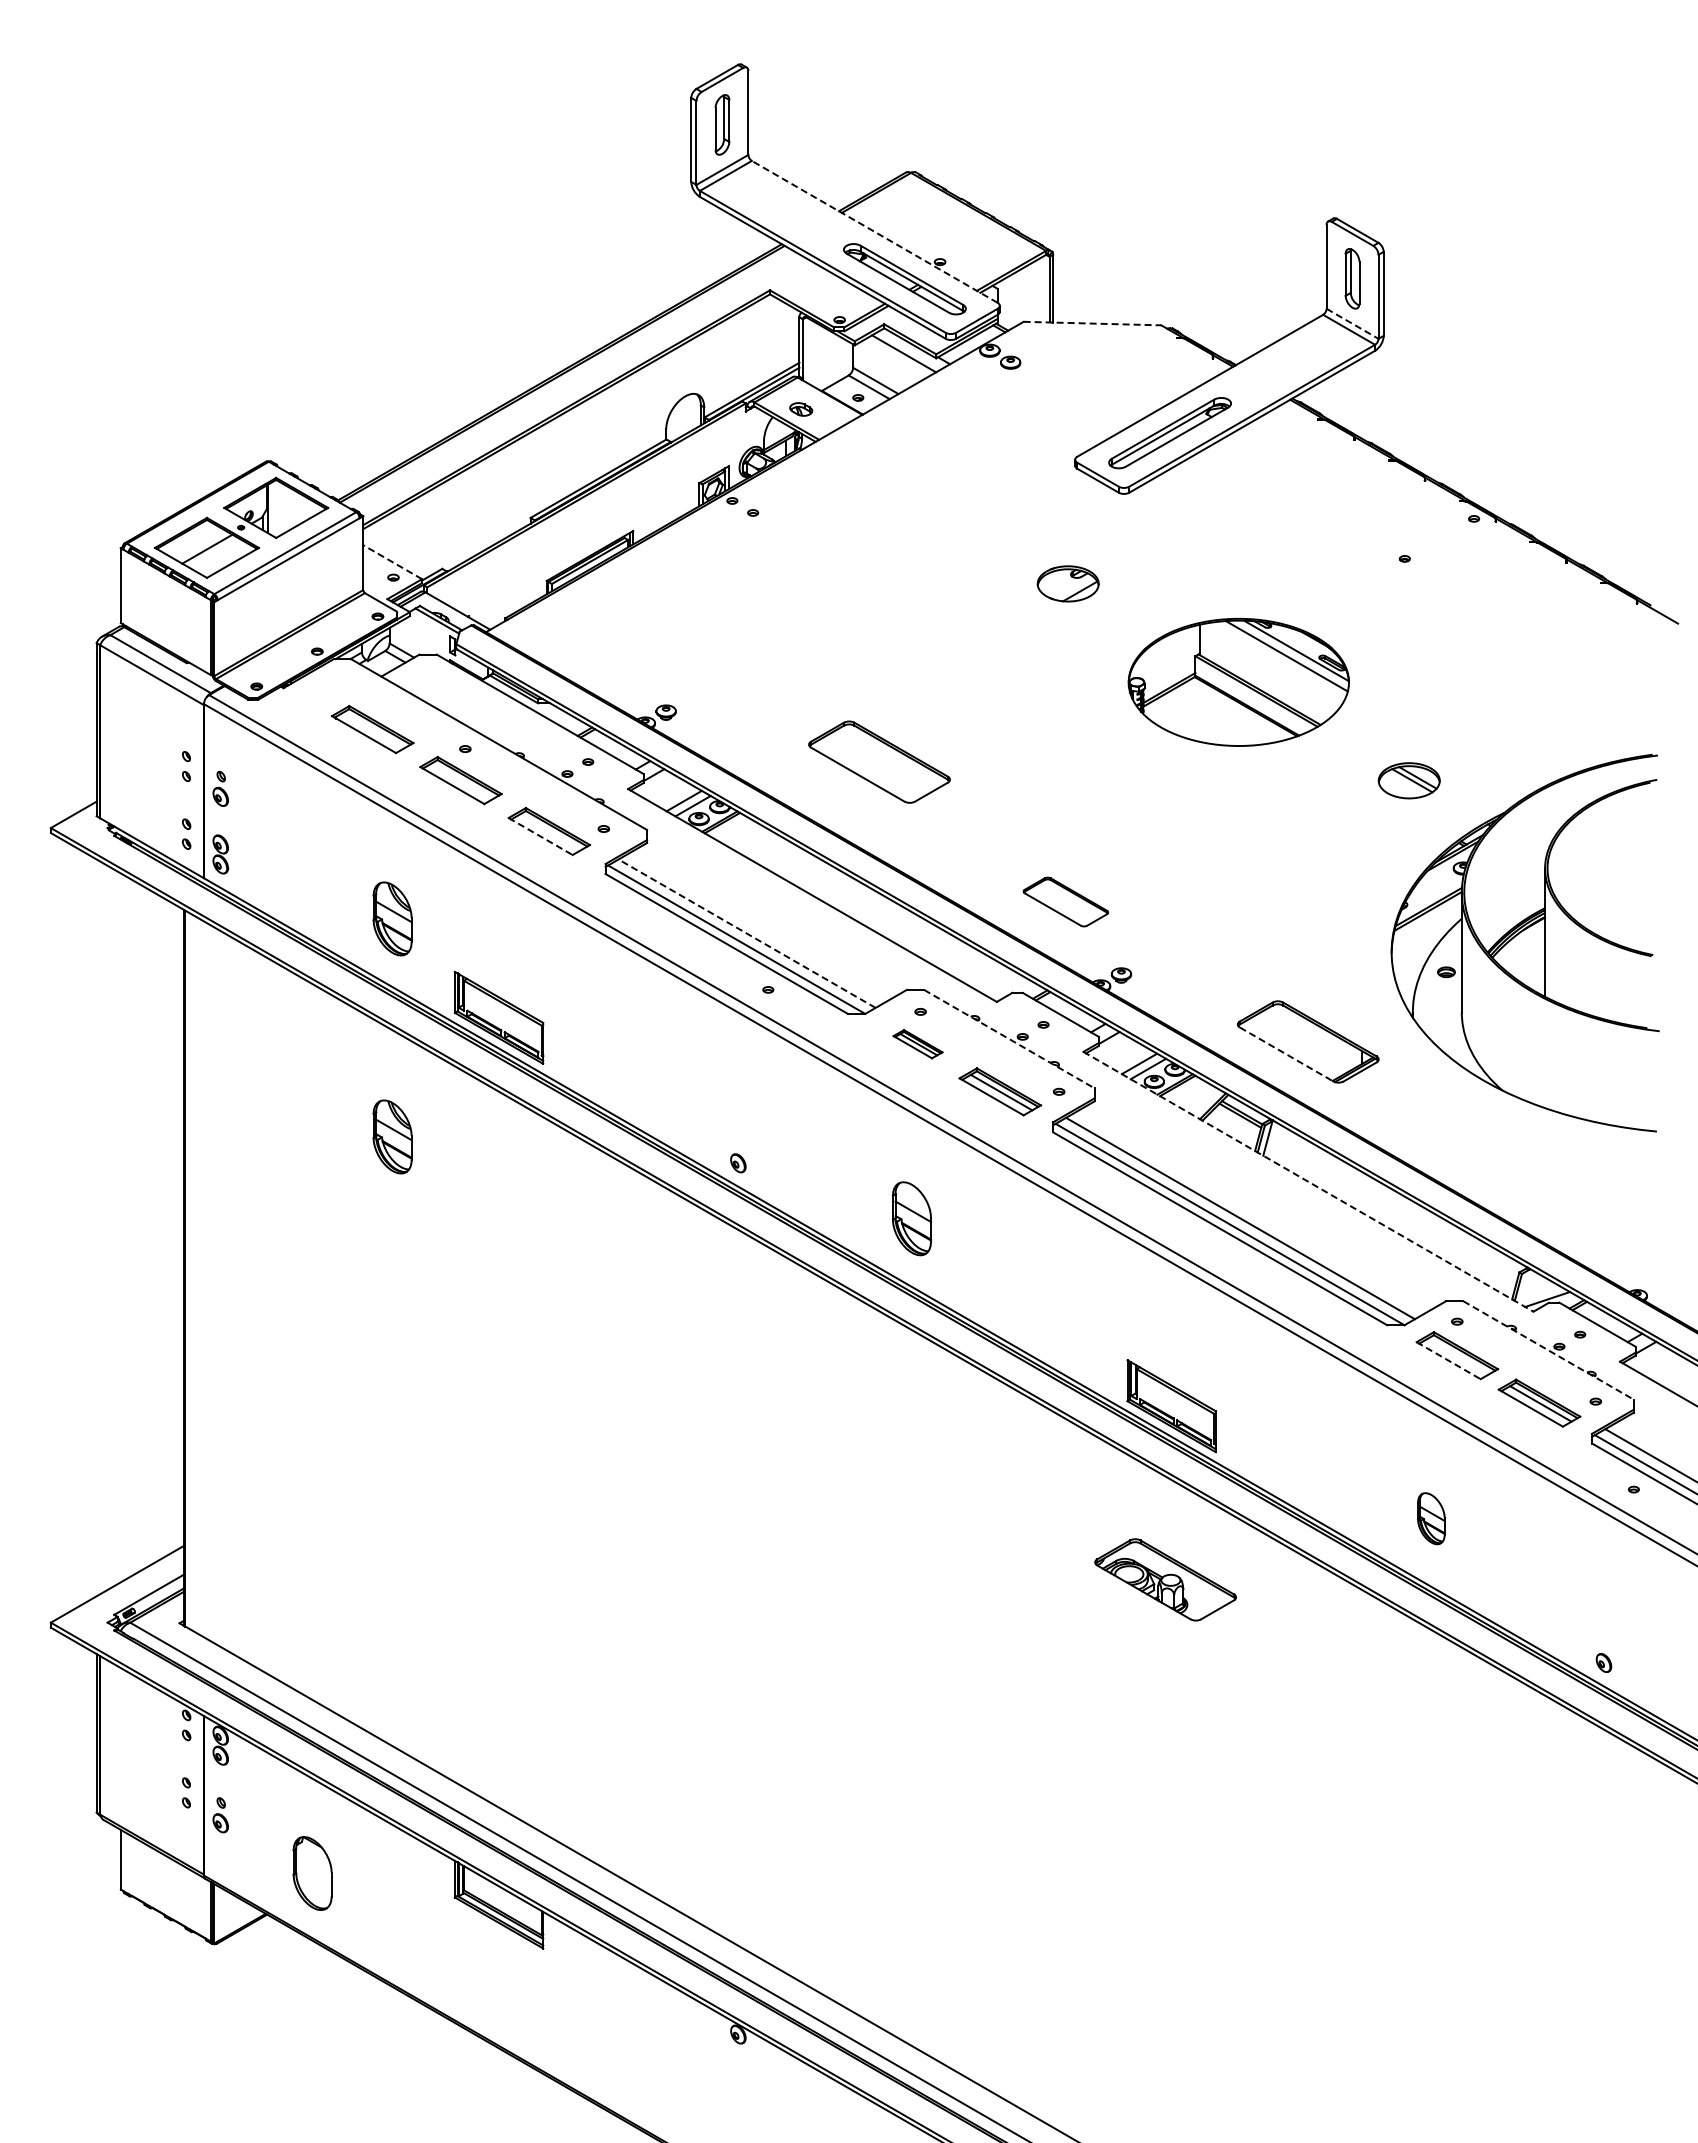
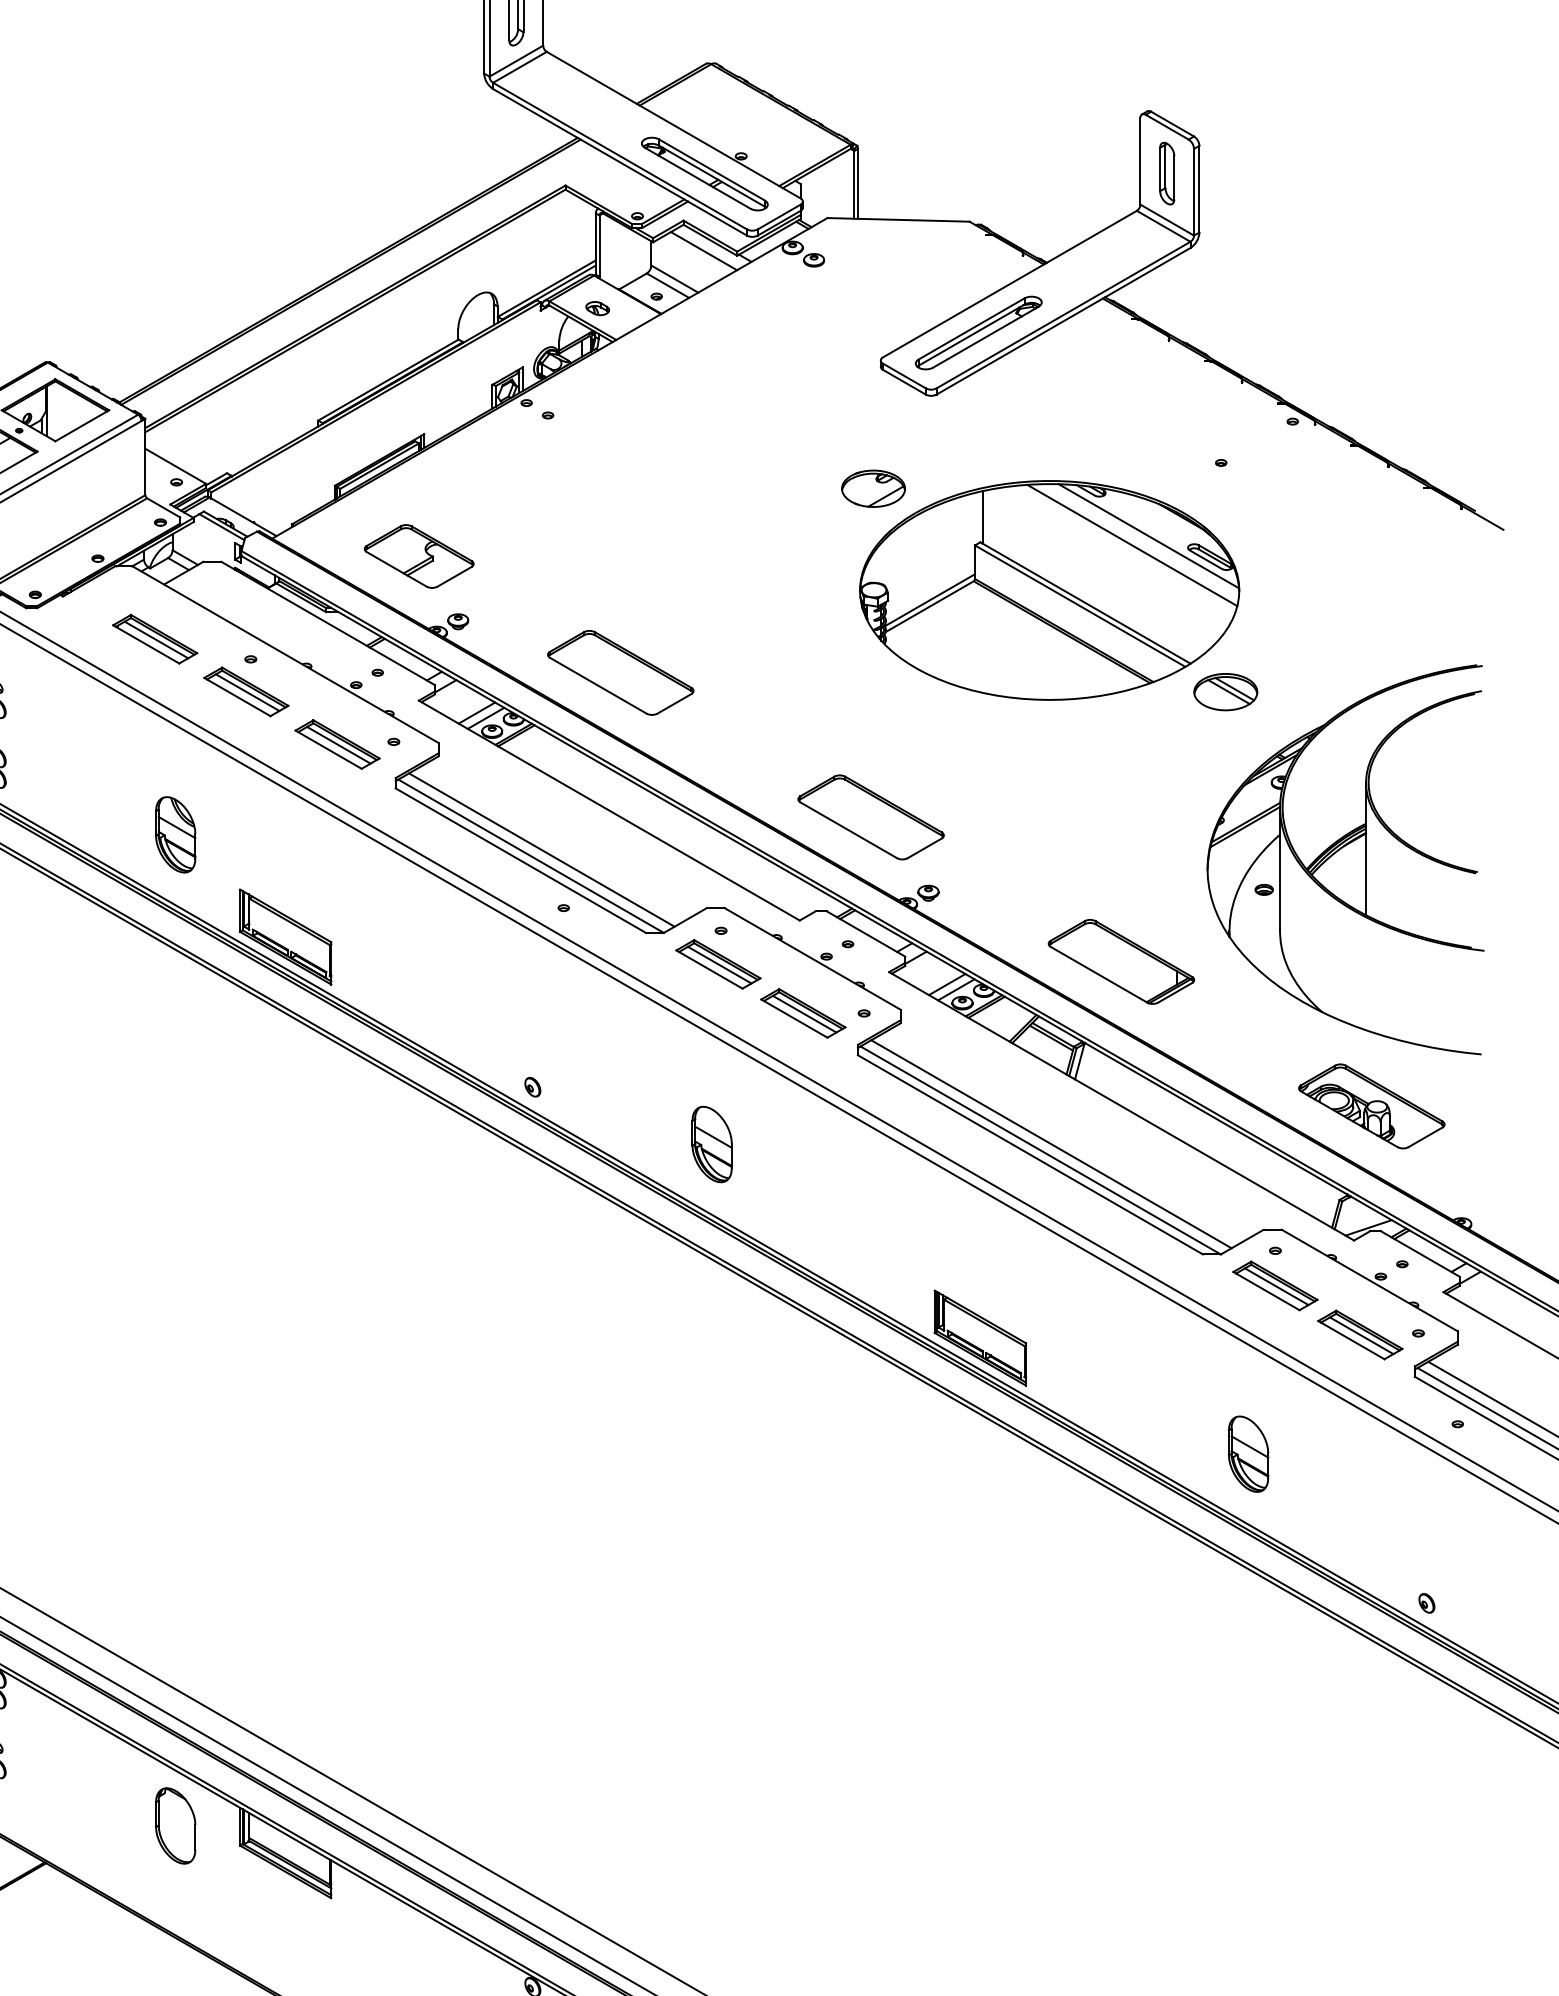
line: (874, 231) -> (673, 124), dashed -> solid
line: (1092, 323) -> (898, 219), dashed -> solid
line: (1352, 323) -> (1167, 219), dashed -> solid
line: (392, 562) -> (175, 466), dashed -> solid
part: (627, 649) -> (418, 556), added
part: (1238, 682) -> (1049, 590), size x1.67
line: (373, 730) -> (155, 640), added
part: (879, 761) -> (620, 672), moved
line: (462, 781) -> (247, 692), added
line: (550, 832) -> (338, 745), added
line: (540, 836) -> (328, 749), dashed -> solid
part: (1065, 901) -> (870, 816), size x1.67
line: (746, 933) -> (541, 849), dashed -> solid
line: (1009, 1039) -> (812, 959), dashed -> solid
part: (917, 1043) -> (717, 963), size x1.67
line: (1286, 1054) -> (1098, 974), dashed -> solid
part: (392, 1136) -> (175, 1059), removed
line: (1308, 1181) -> (1121, 1106), dashed -> solid
line: (1549, 1350) -> (1370, 1280), dashed -> solid
line: (1458, 1356) -> (1276, 1286), added
line: (1448, 1360) -> (1266, 1290), dashed -> solid
part: (1431, 1518) -> (1248, 1454), size x1.43
part: (1165, 1579) -> (1371, 1106), moved
part: (312, 1873) -> (175, 1825), moved

